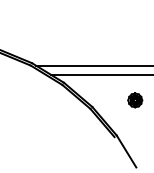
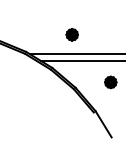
part: (88, 42) -> (72, 34), added

